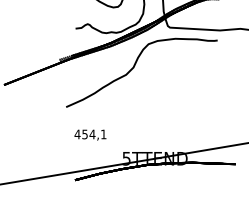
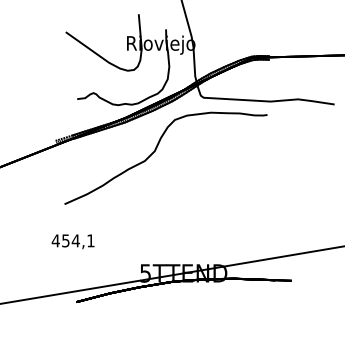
text: (90, 134) -> (72, 241), moved

